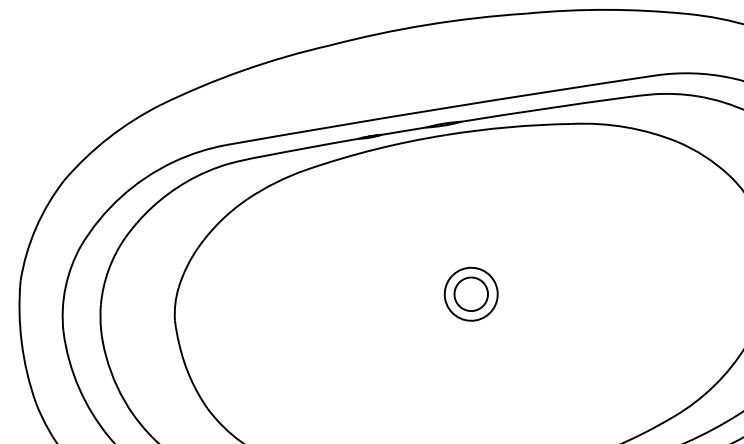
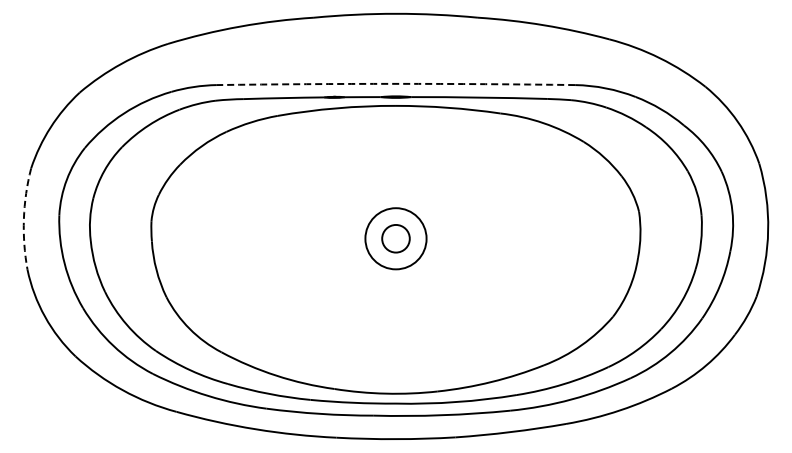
arc: (441, 108) -> (396, 83), solid -> dashed
circle: (470, 294) -> (395, 238), size x1.4
arc: (21, 342) -> (23, 218), solid -> dashed

